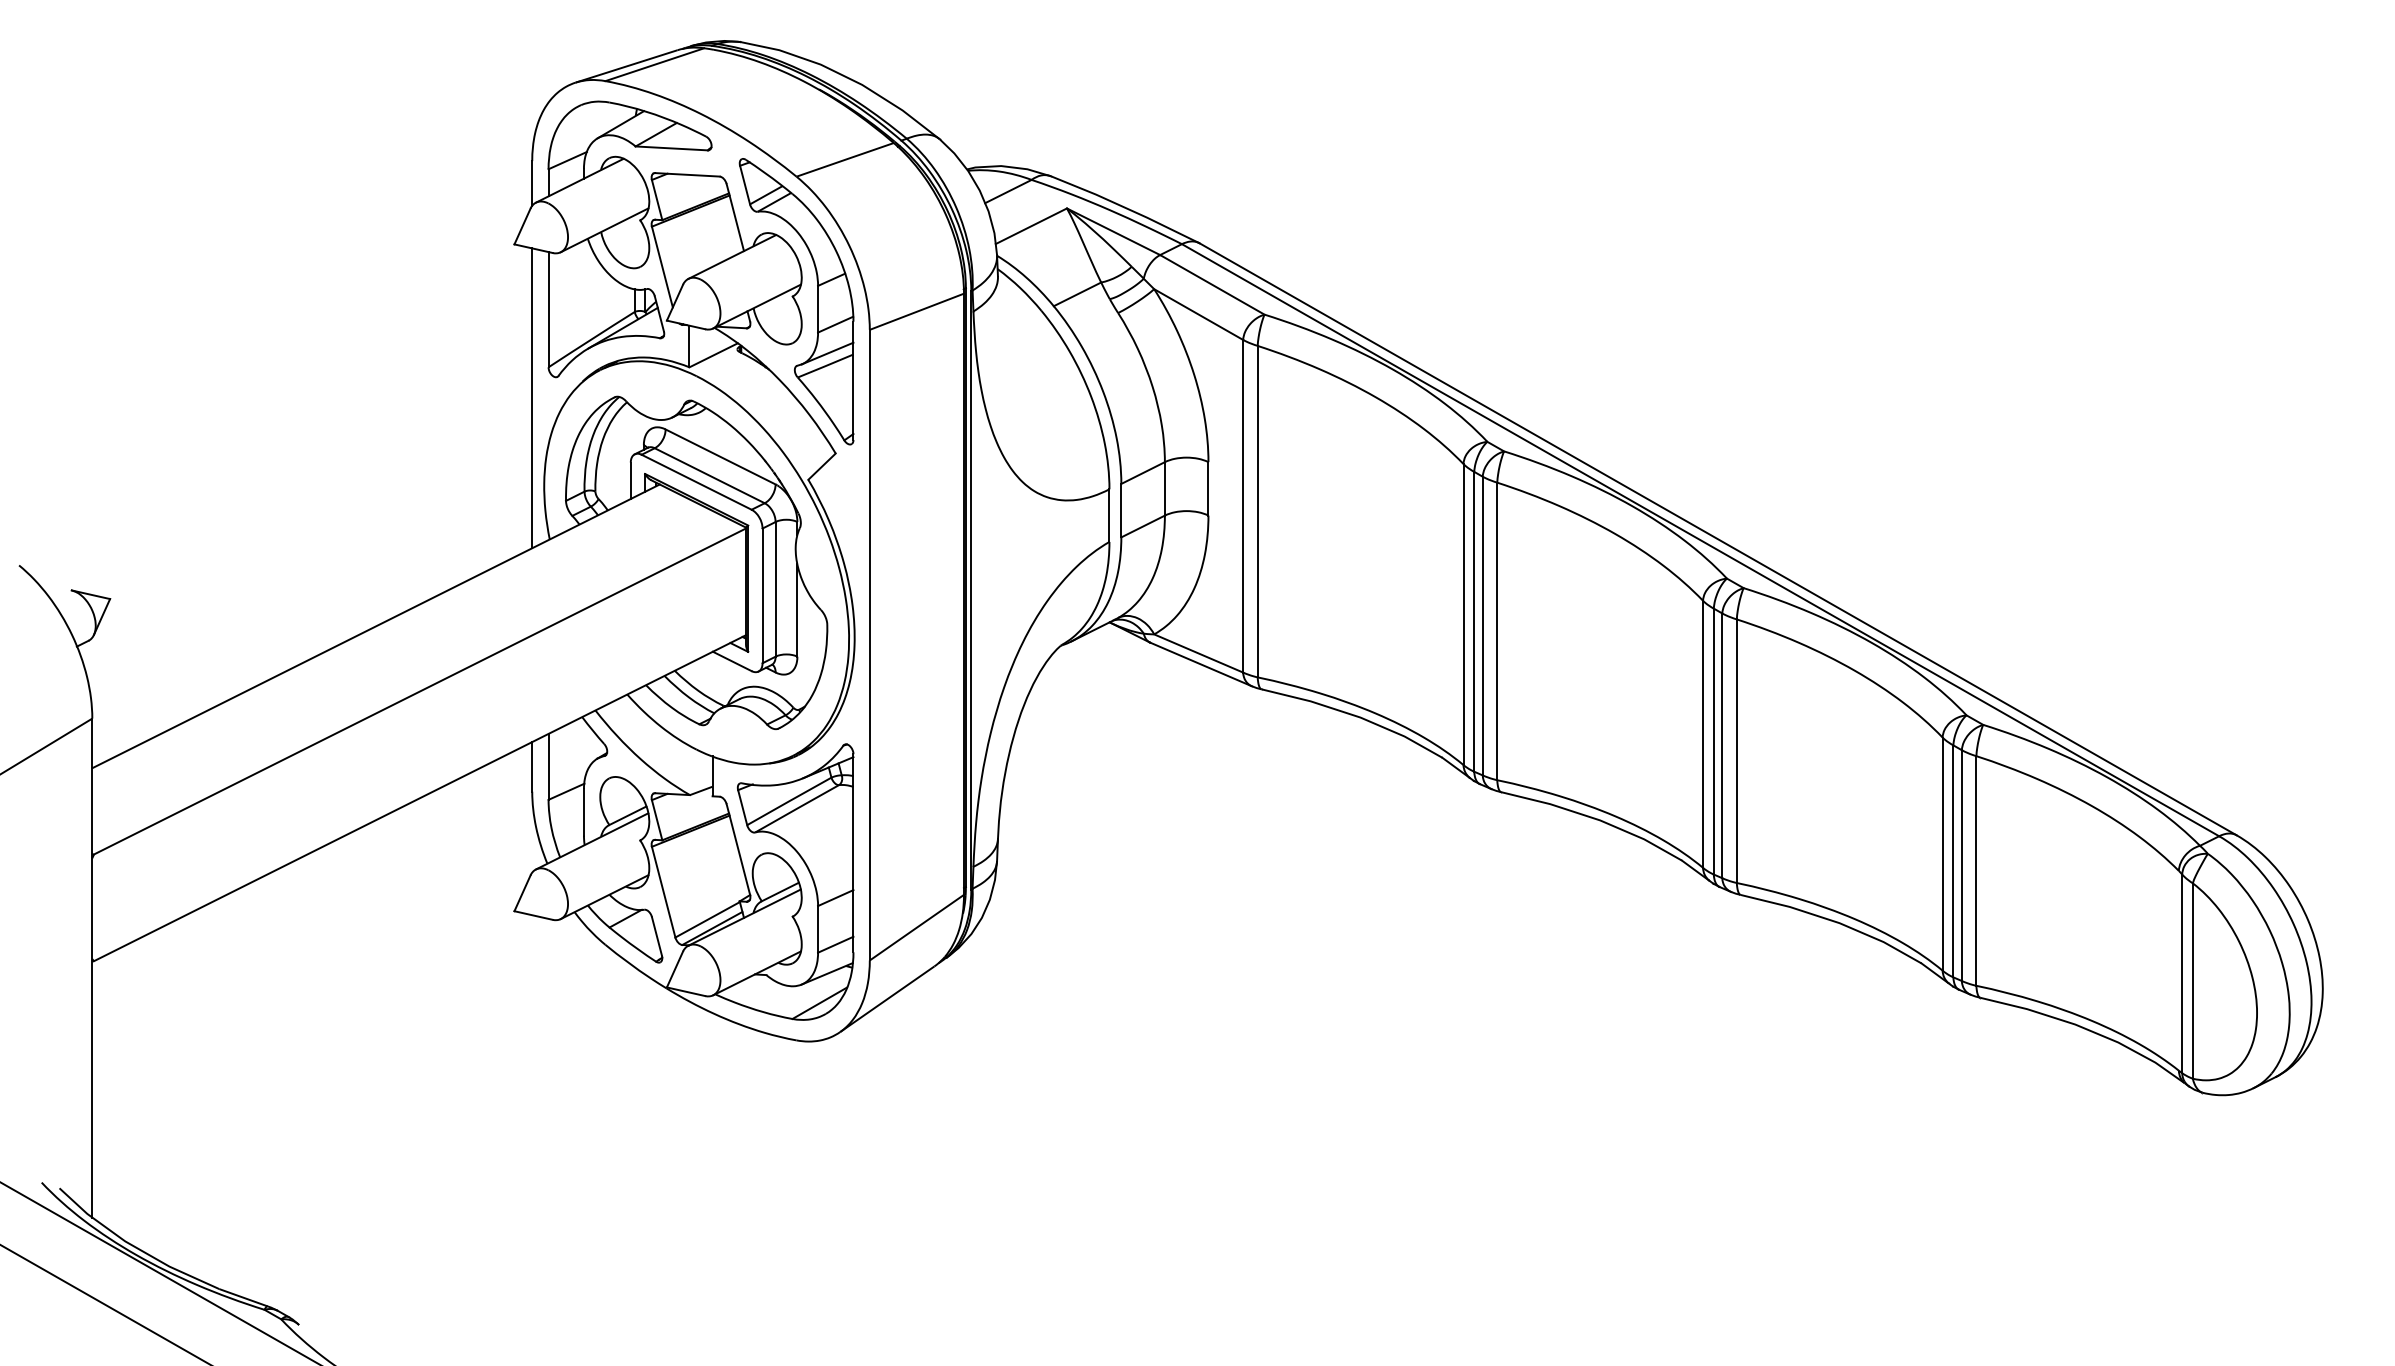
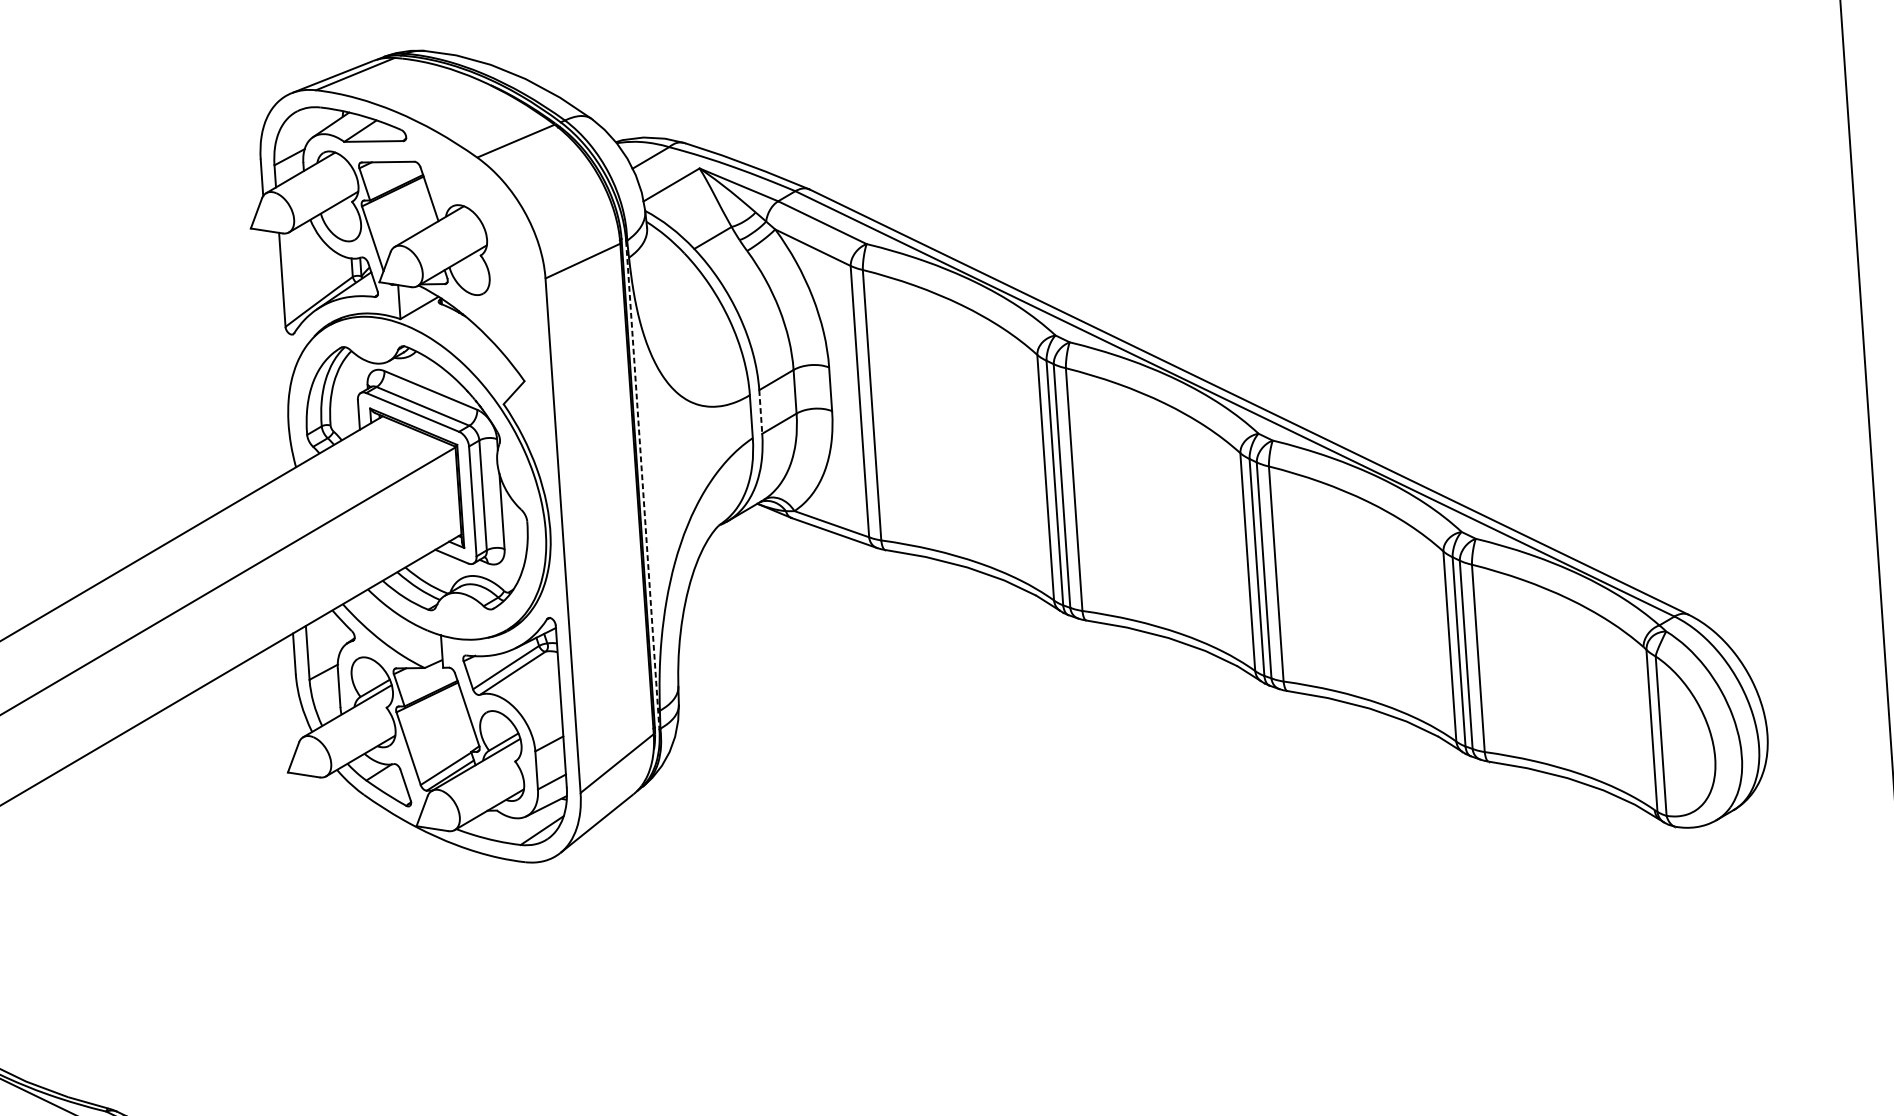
part: (817, 301) -> (501, 258), removed
line: (532, 398) -> (274, 353), removed
line: (1121, 510) -> (760, 411), solid -> dashed
line: (971, 590) -> (642, 485), solid -> dashed

